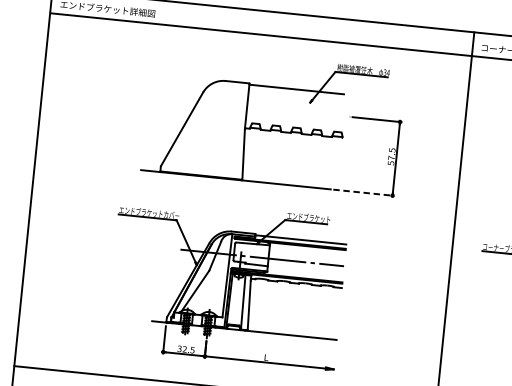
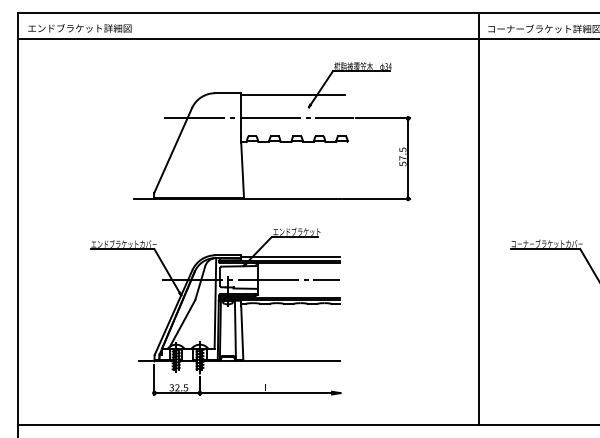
line: (263, 108) -> (258, 118), added
line: (363, 192) -> (376, 198), dashed -> solid
part: (226, 283) -> (215, 311), moved

